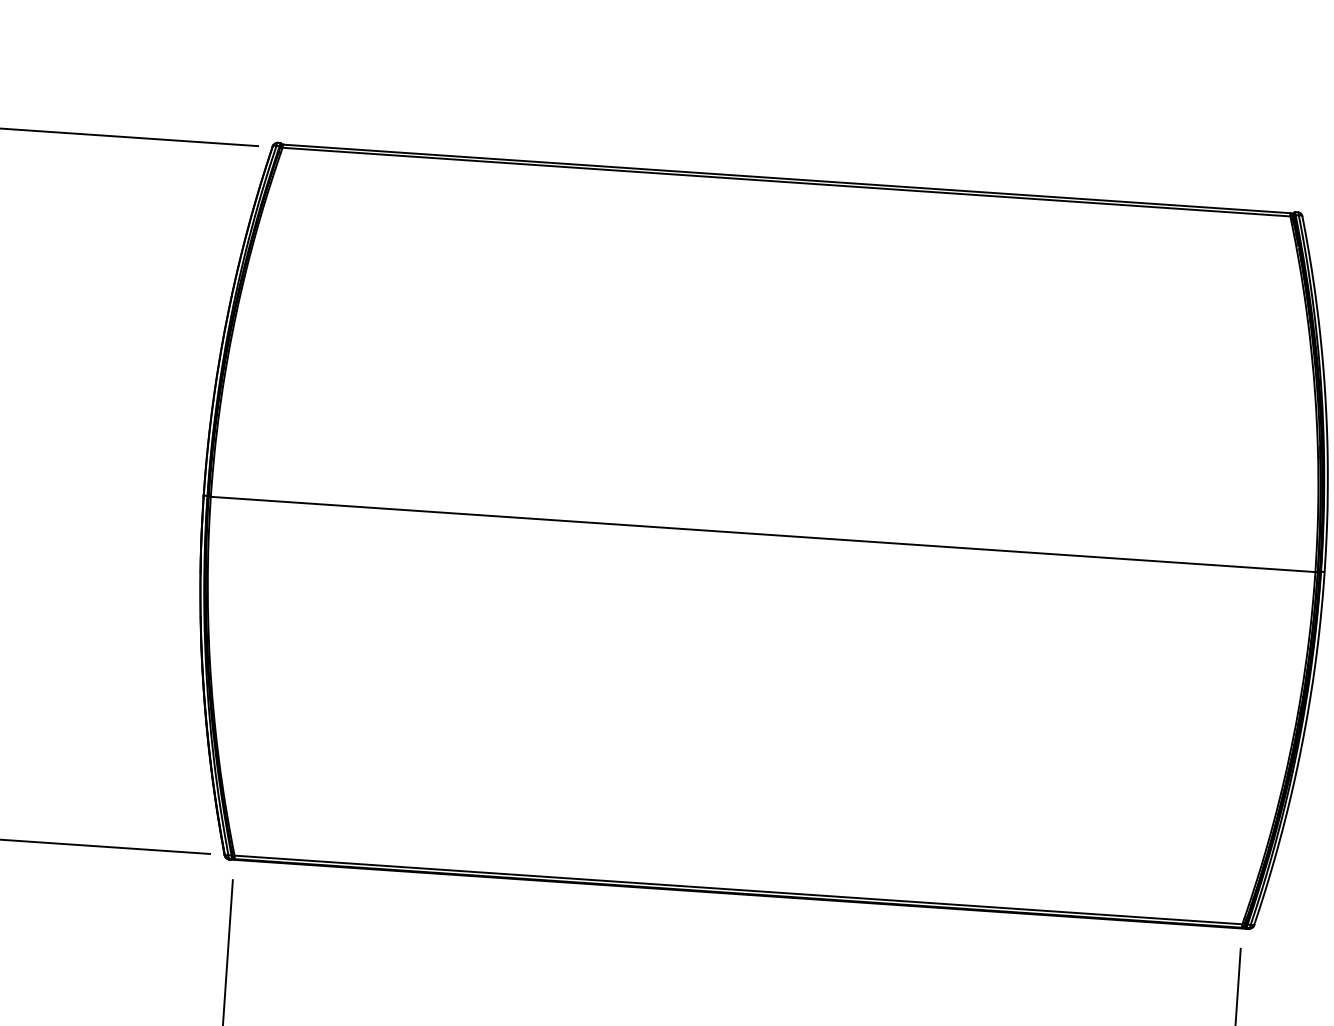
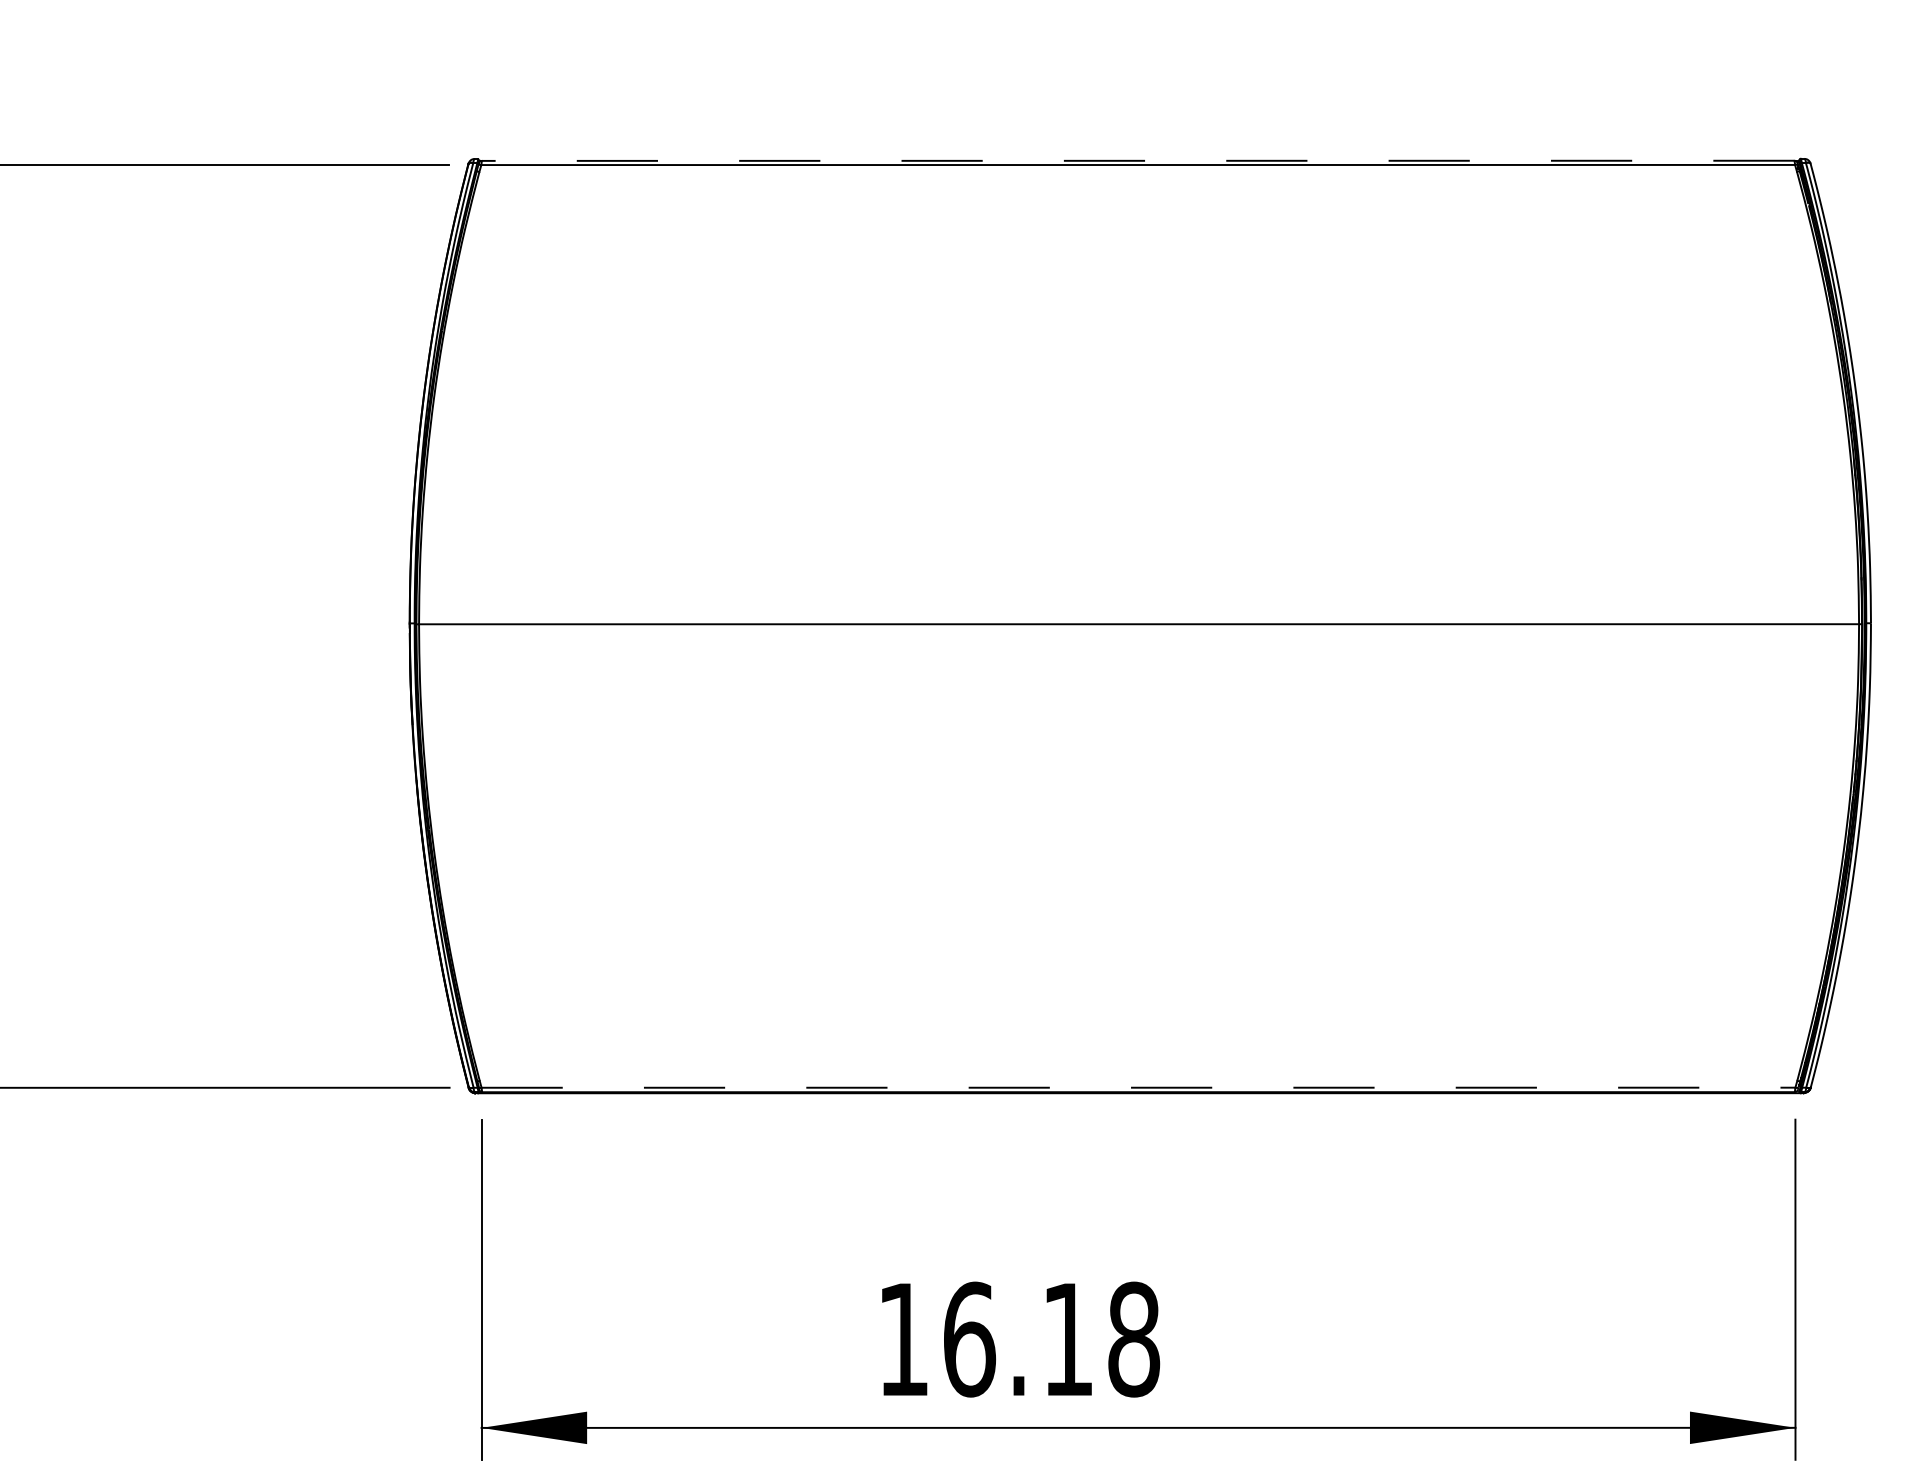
line: (786, 178) -> (1137, 160), solid -> dashed
line: (738, 889) -> (1138, 1087), solid -> dashed

